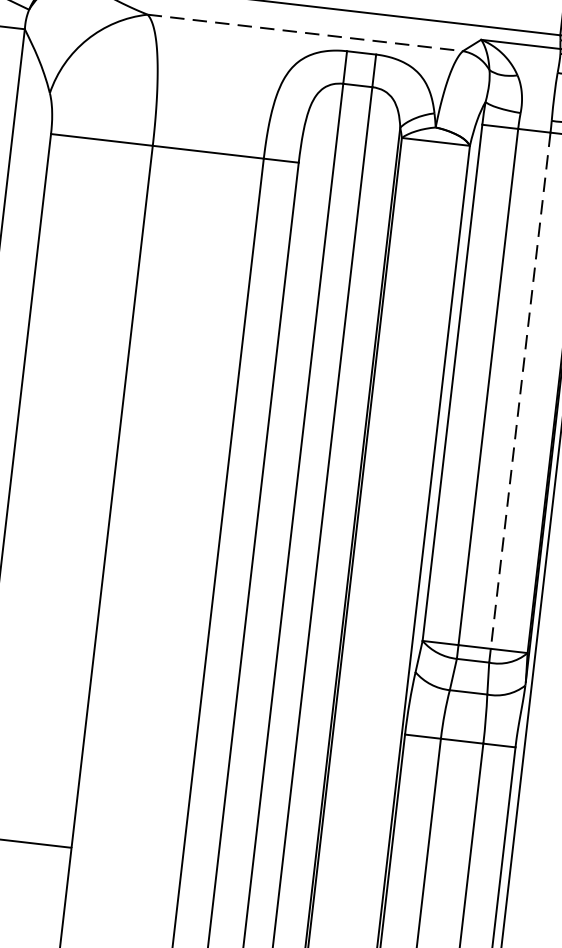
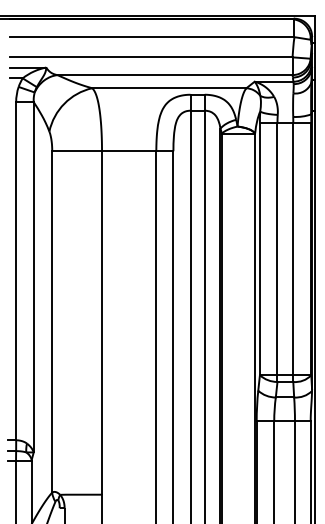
line: (305, 33) -> (169, 88), dashed -> solid
line: (520, 391) -> (293, 249), dashed -> solid

